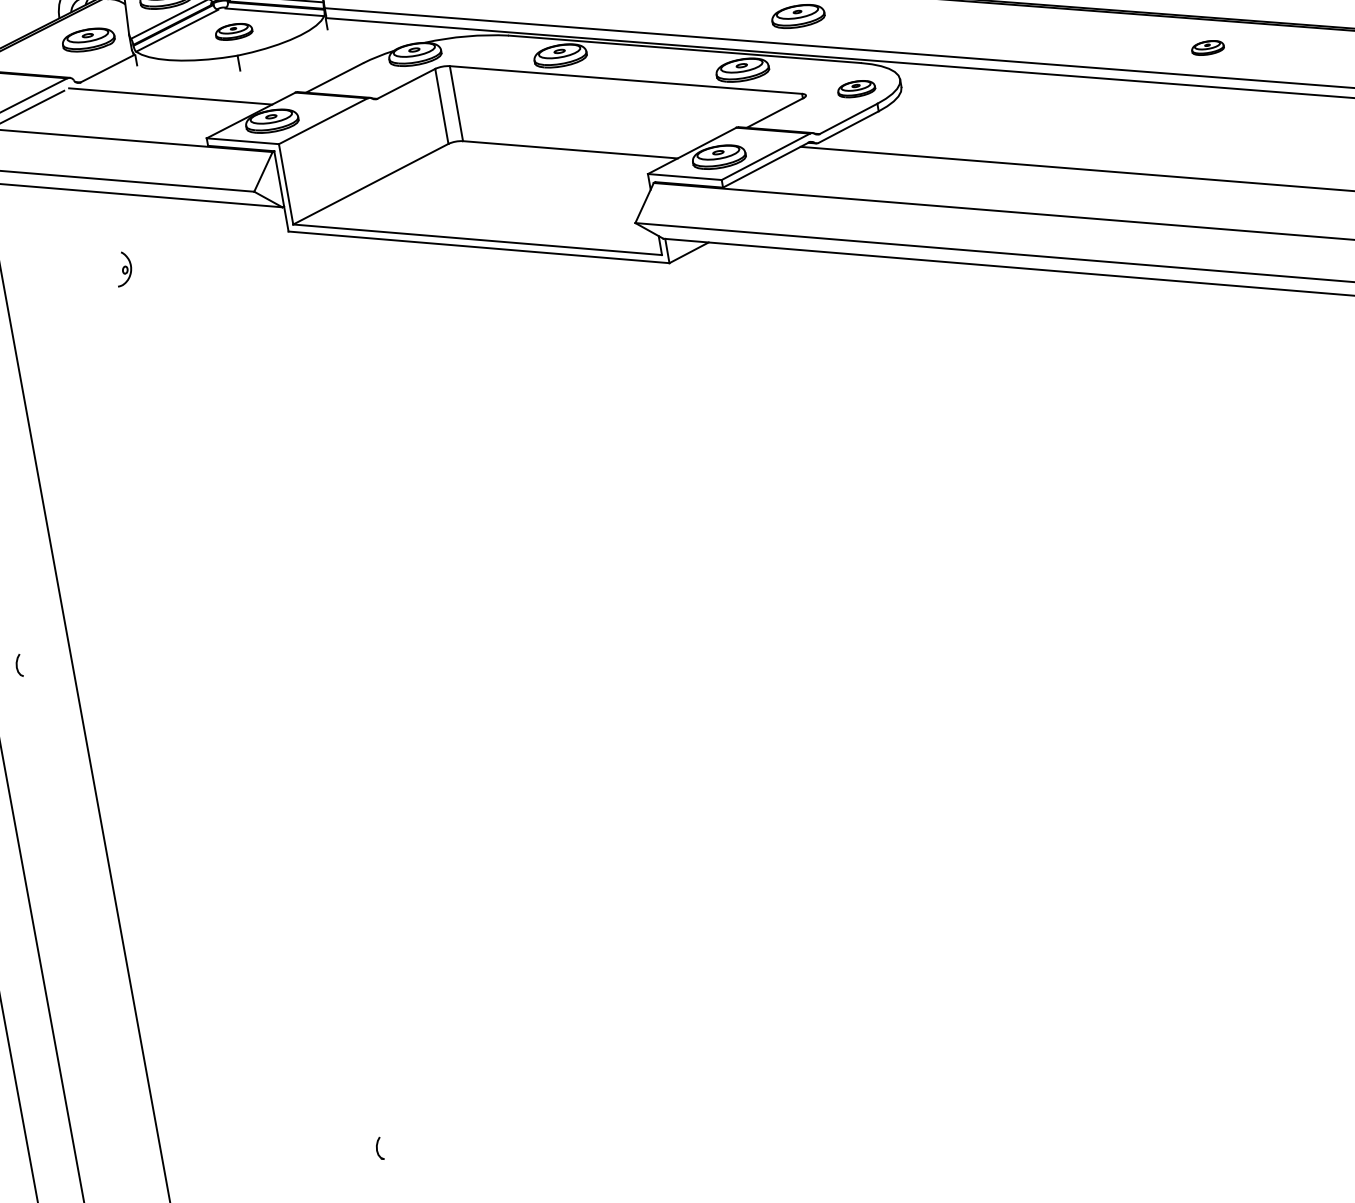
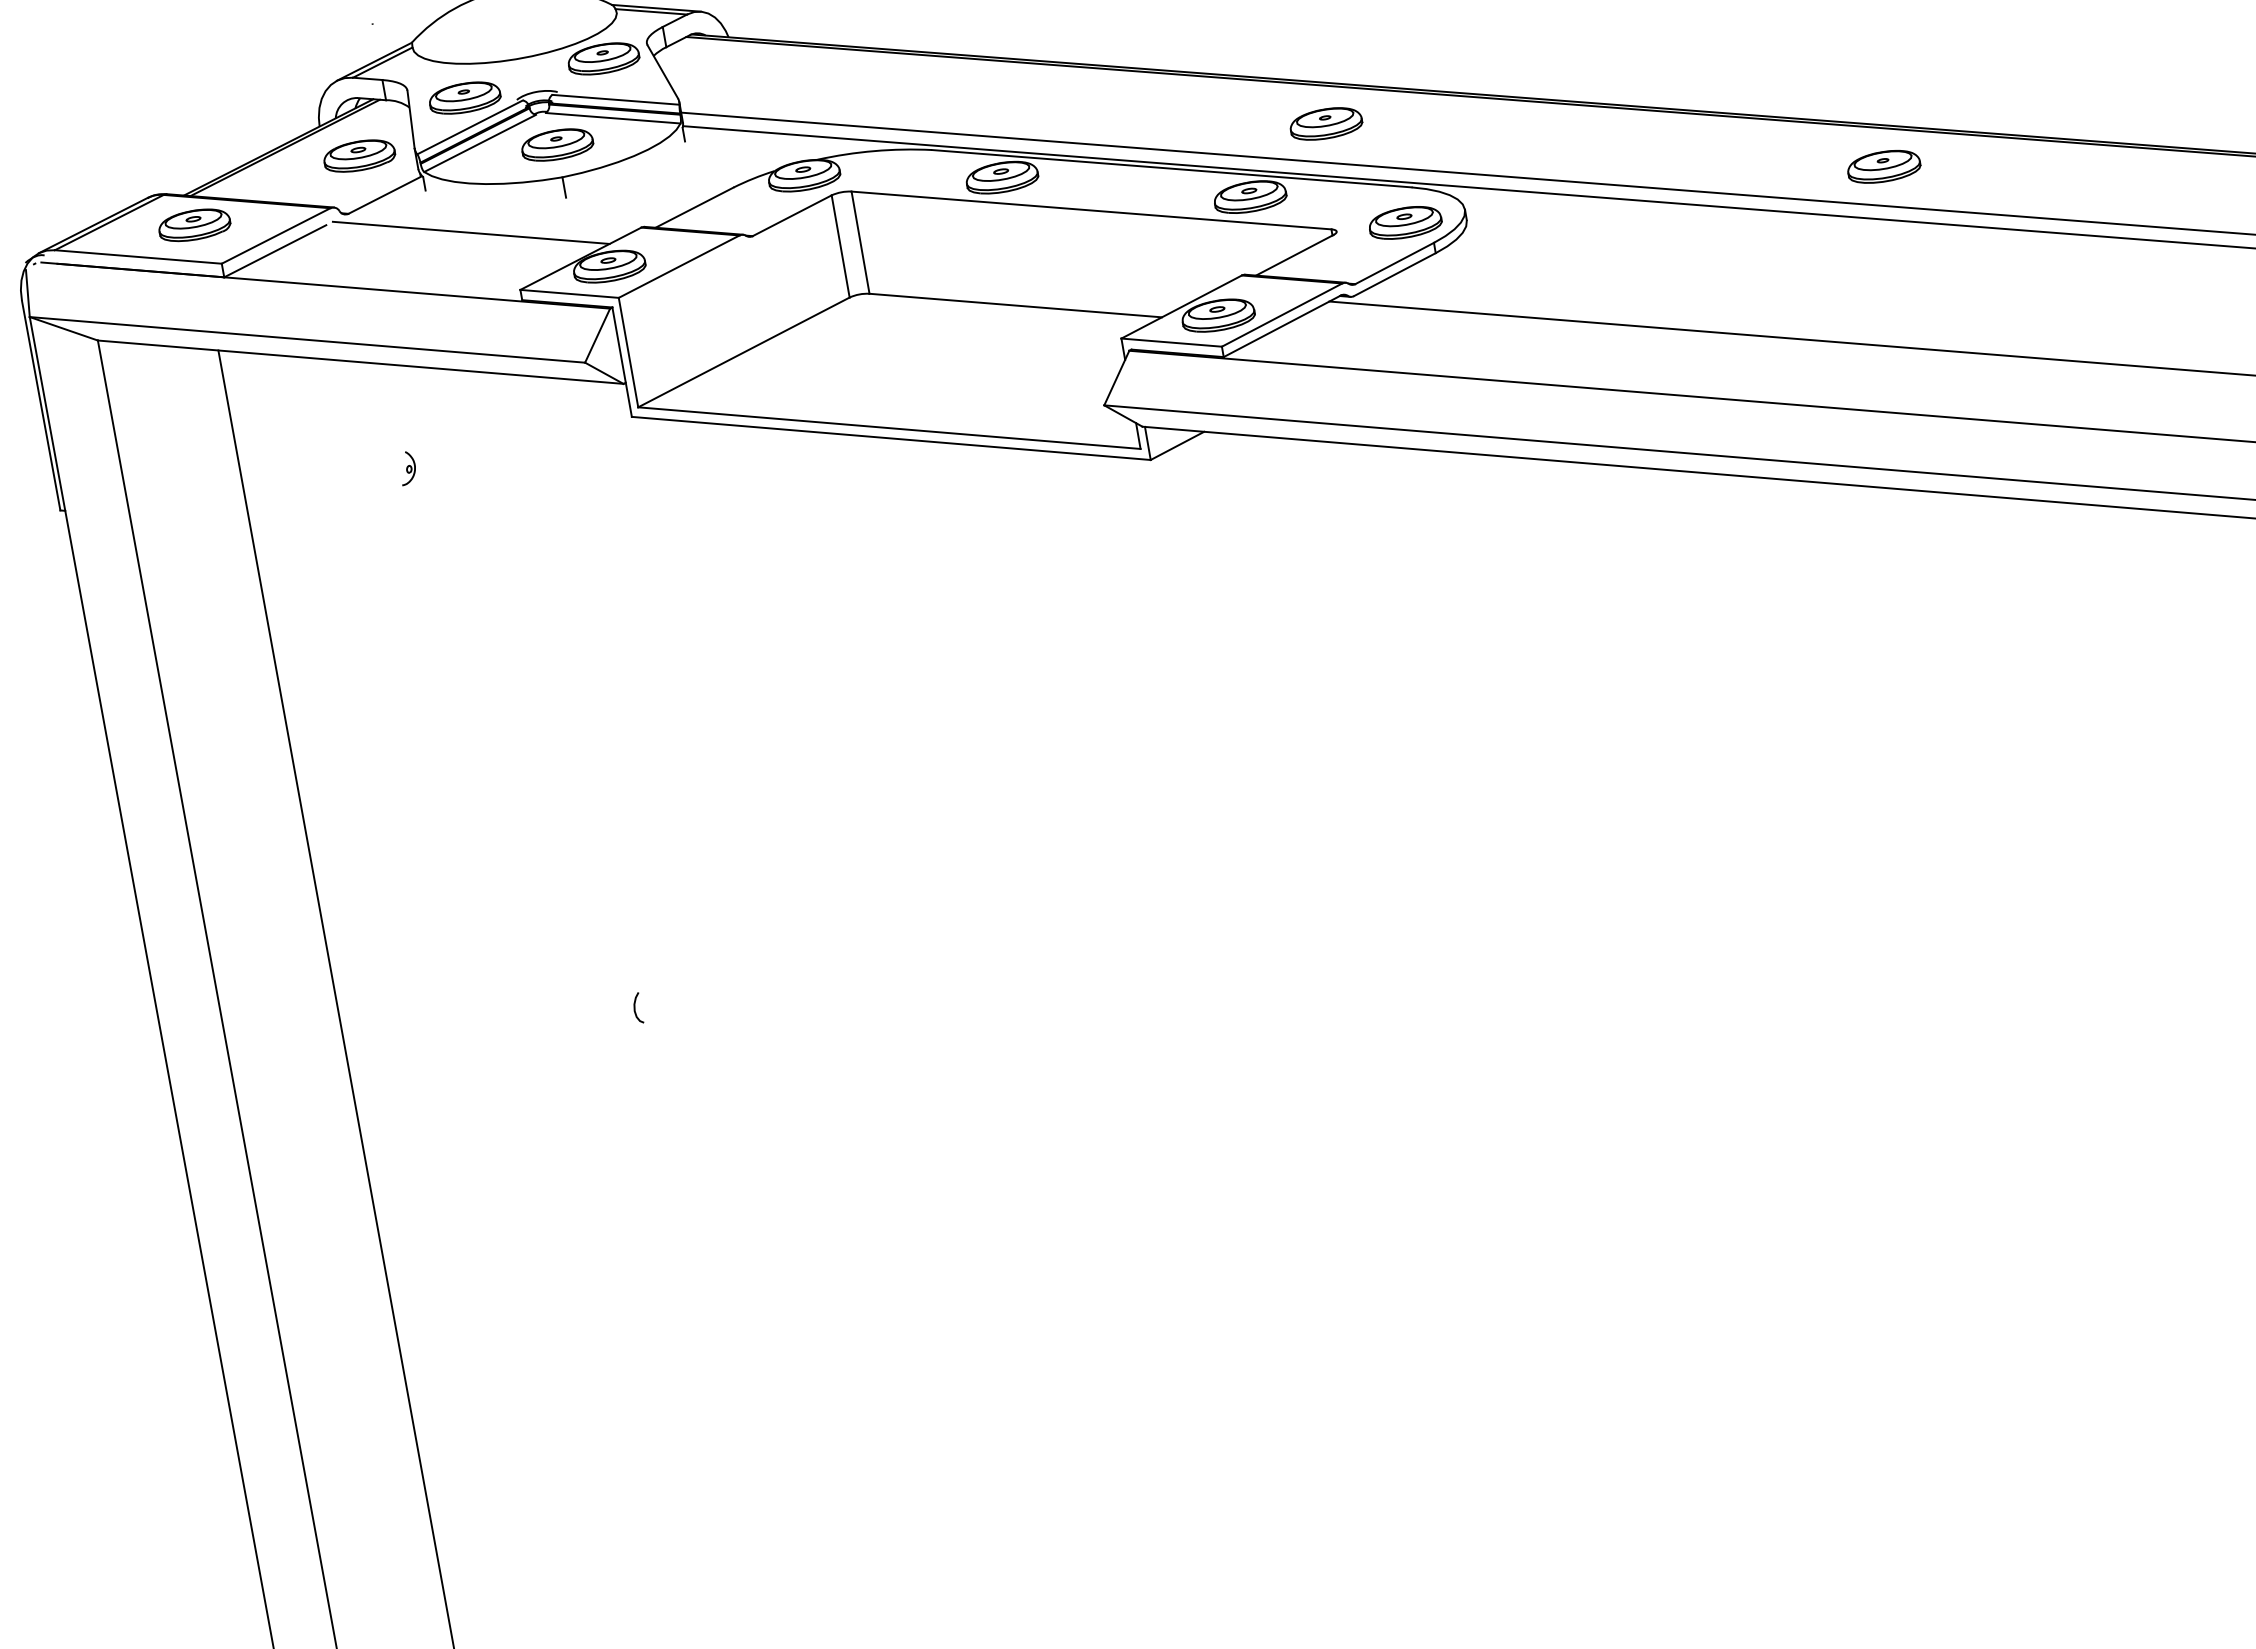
part: (233, 31) -> (557, 144), size x1.43
part: (1208, 47) -> (1884, 166), size x1.67
part: (856, 88) -> (1405, 222), size x1.43
part: (124, 269) -> (408, 468), size x0.71
curve: (17, 665) -> (635, 1007), moved

